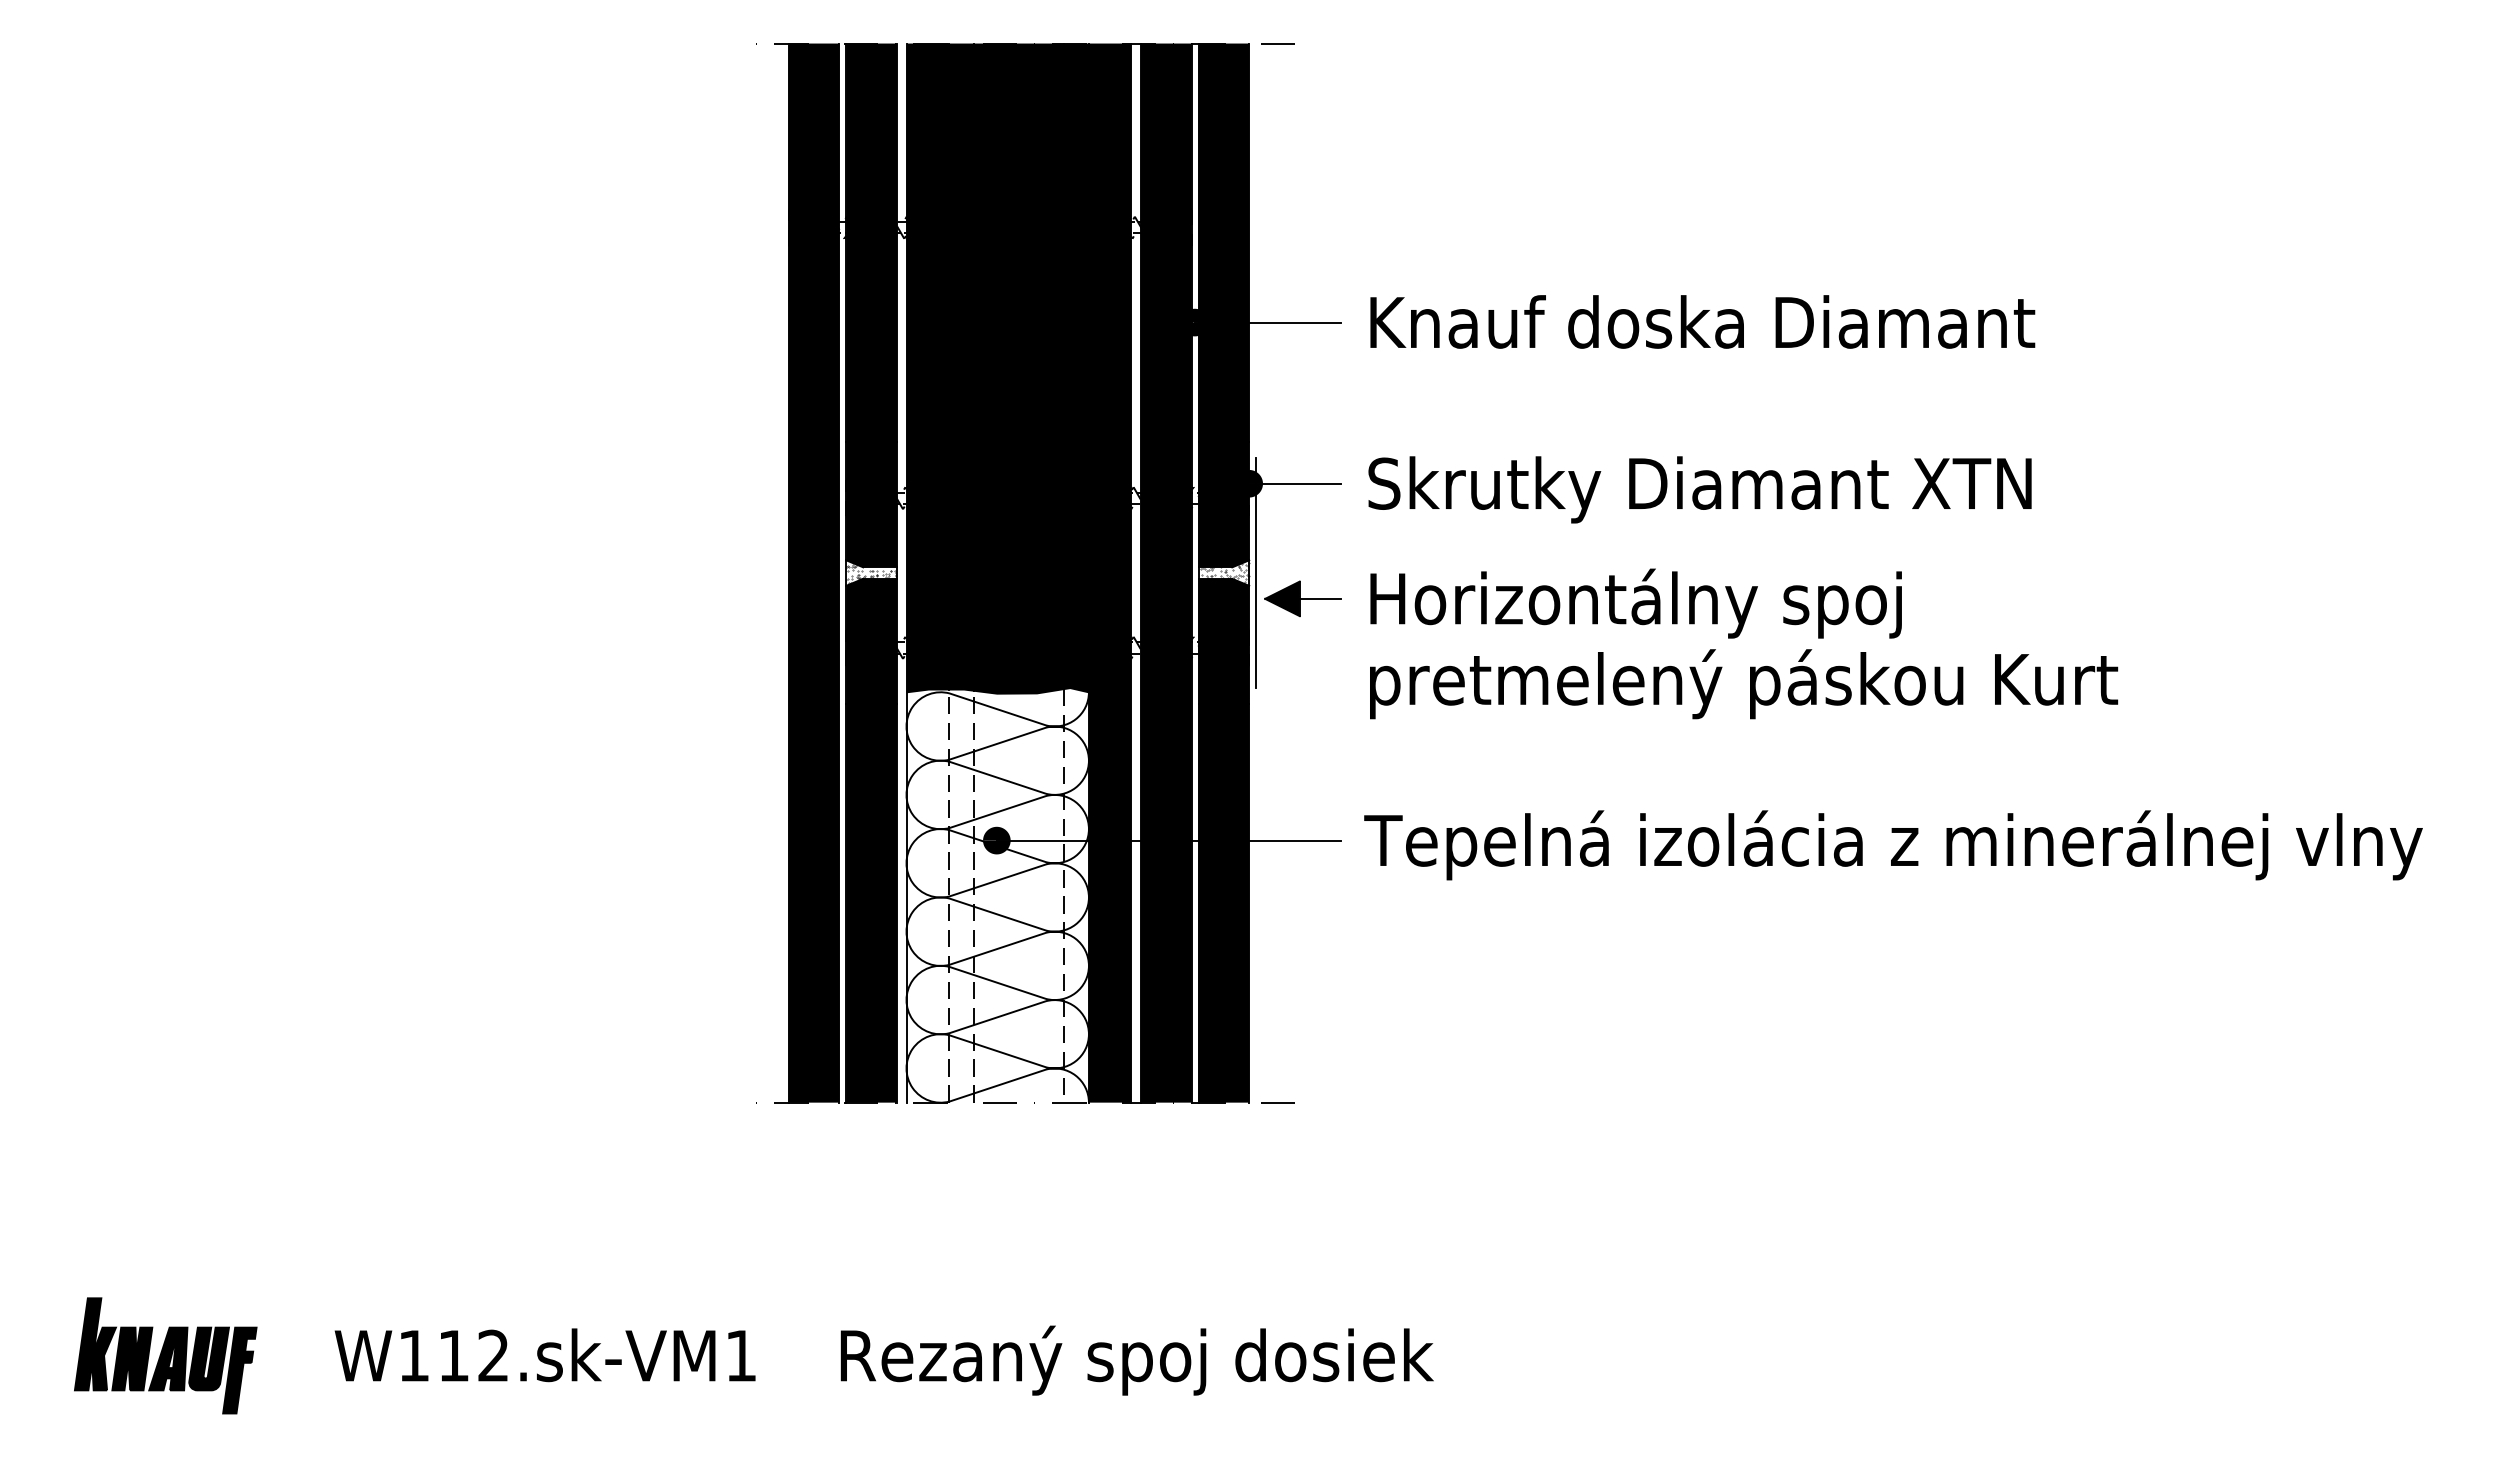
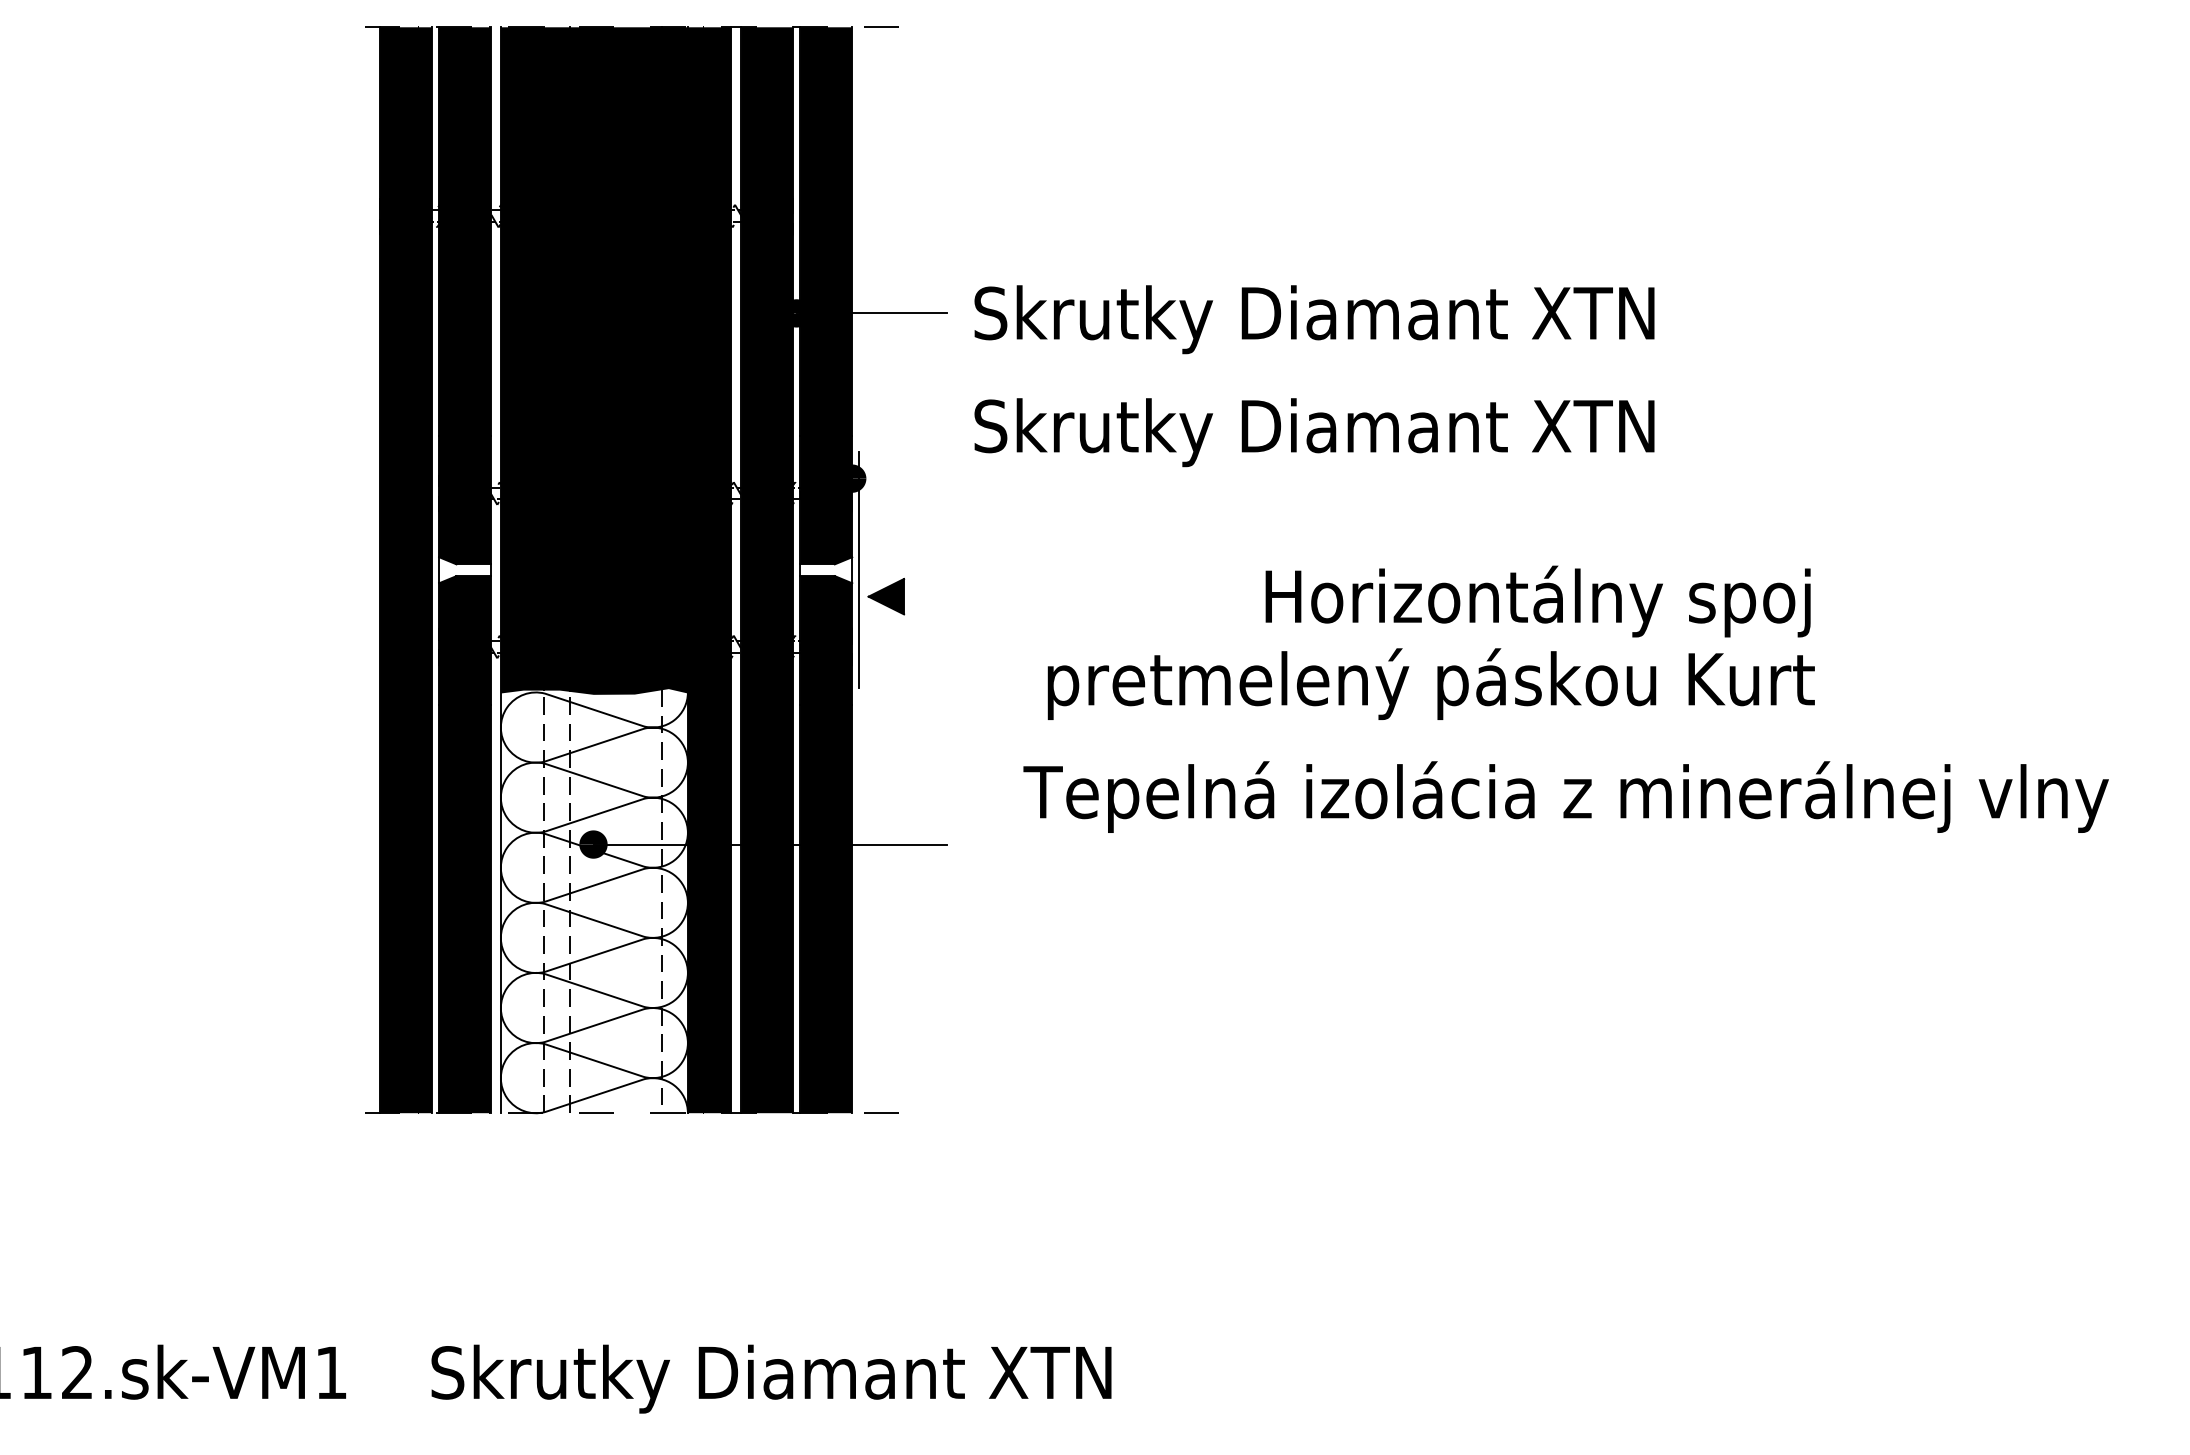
text: (1701, 328) -> (1315, 319), Knauf doska Diamant -> Skrutky Diamant XTN
line: (1295, 483) -> (899, 478), removed
text: (1699, 489) -> (1313, 432), moved
hatch: (1224, 572) -> (826, 569), removed
hatch: (871, 574) -> (464, 571), removed
line: (1320, 598) -> (925, 596), removed
text: (1635, 603) -> (1537, 601), moved
text: (1744, 684) -> (1431, 684), moved
text: (1893, 845) -> (1566, 797), moved
text: (1169, 1360) -> (770, 1377), Rezaný spoj dosiek -> Skrutky Diamant XTN

